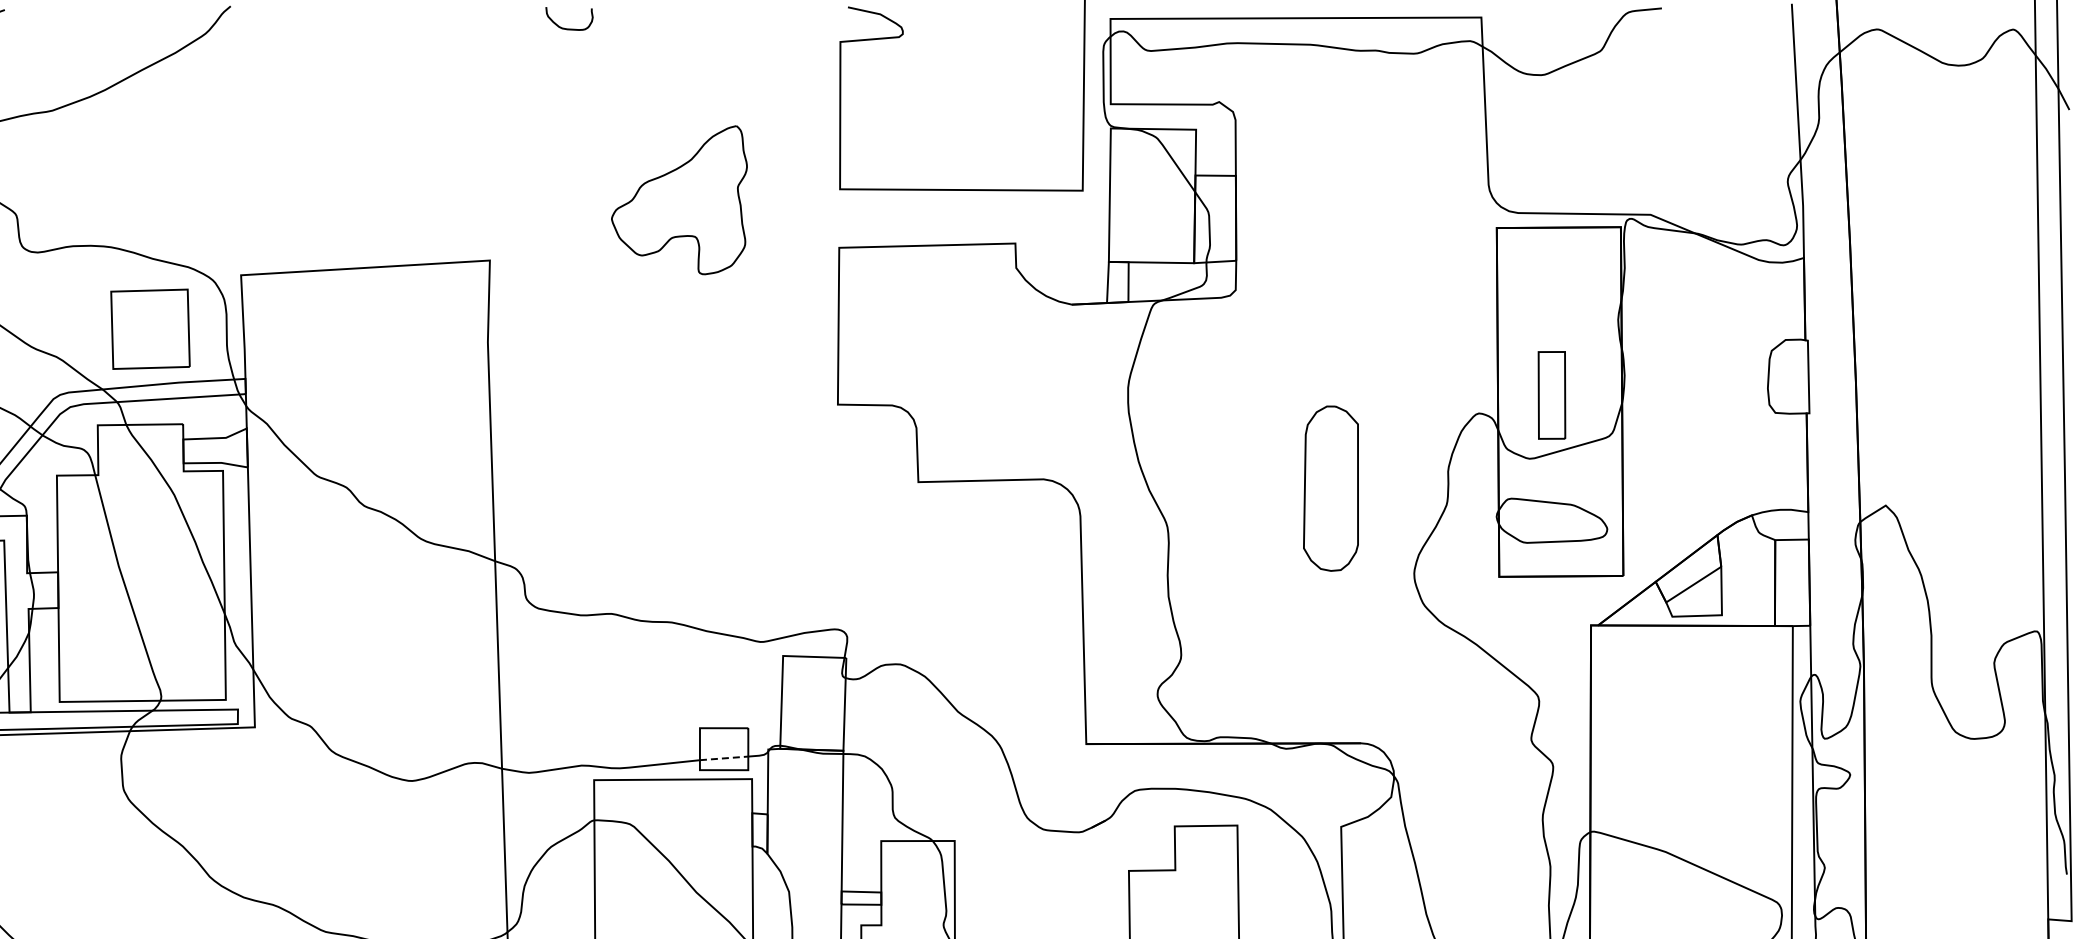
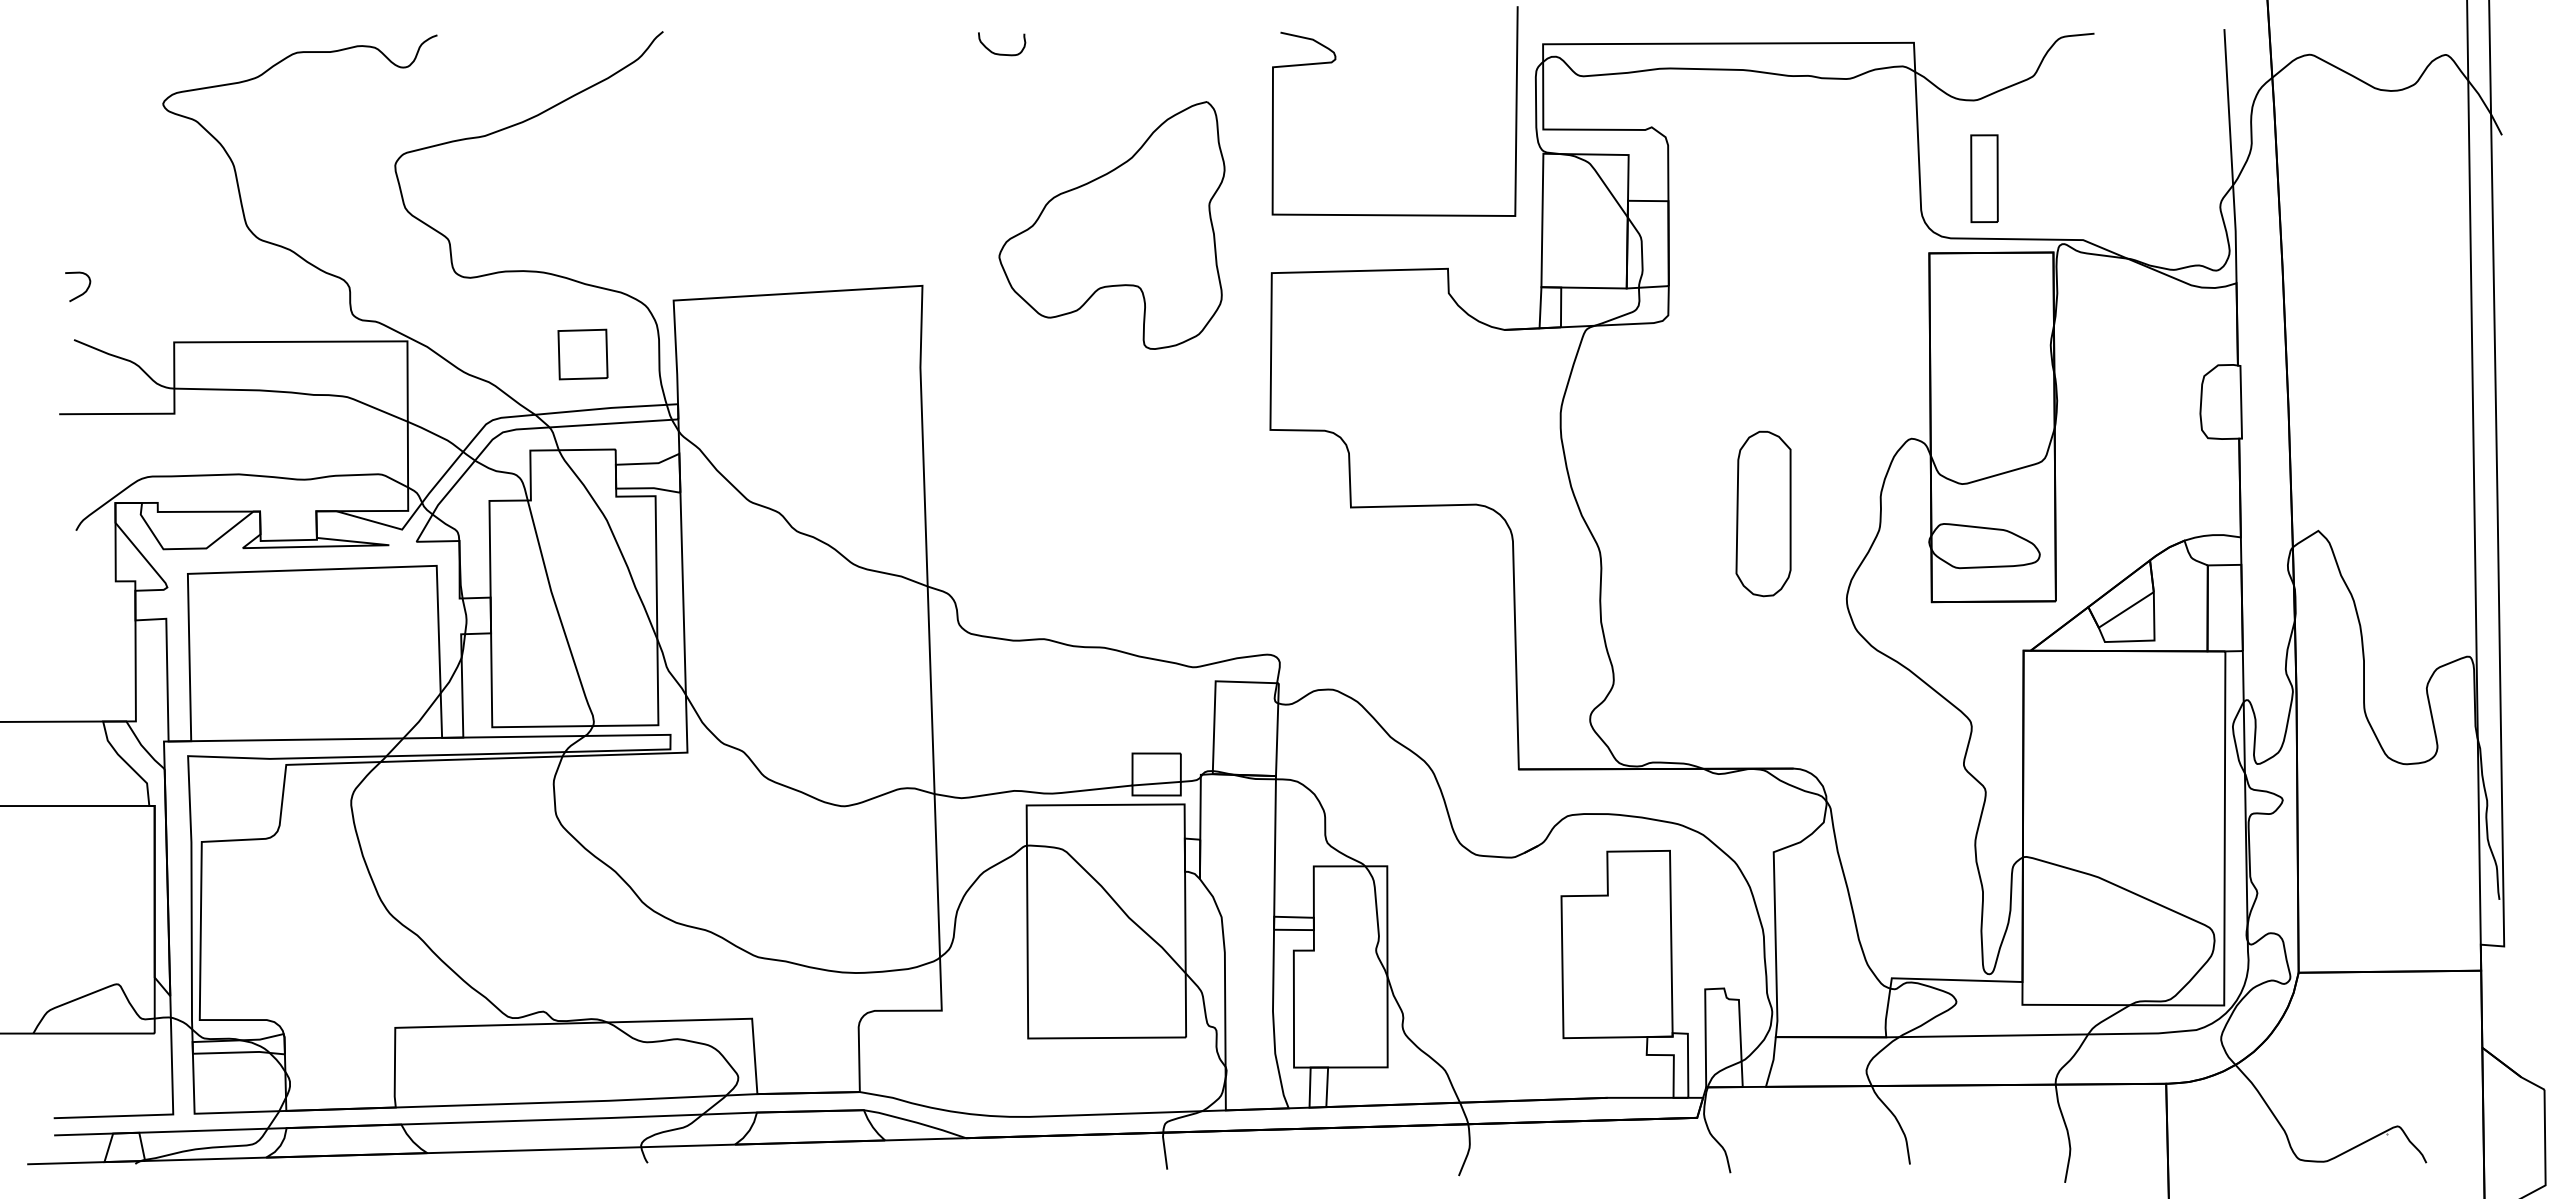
part: (678, 200) -> (1111, 225), size x1.67
part: (149, 329) -> (582, 354), size x0.62
part: (1551, 395) -> (1984, 178), moved
line: (724, 758) -> (1157, 783), dashed -> solid

